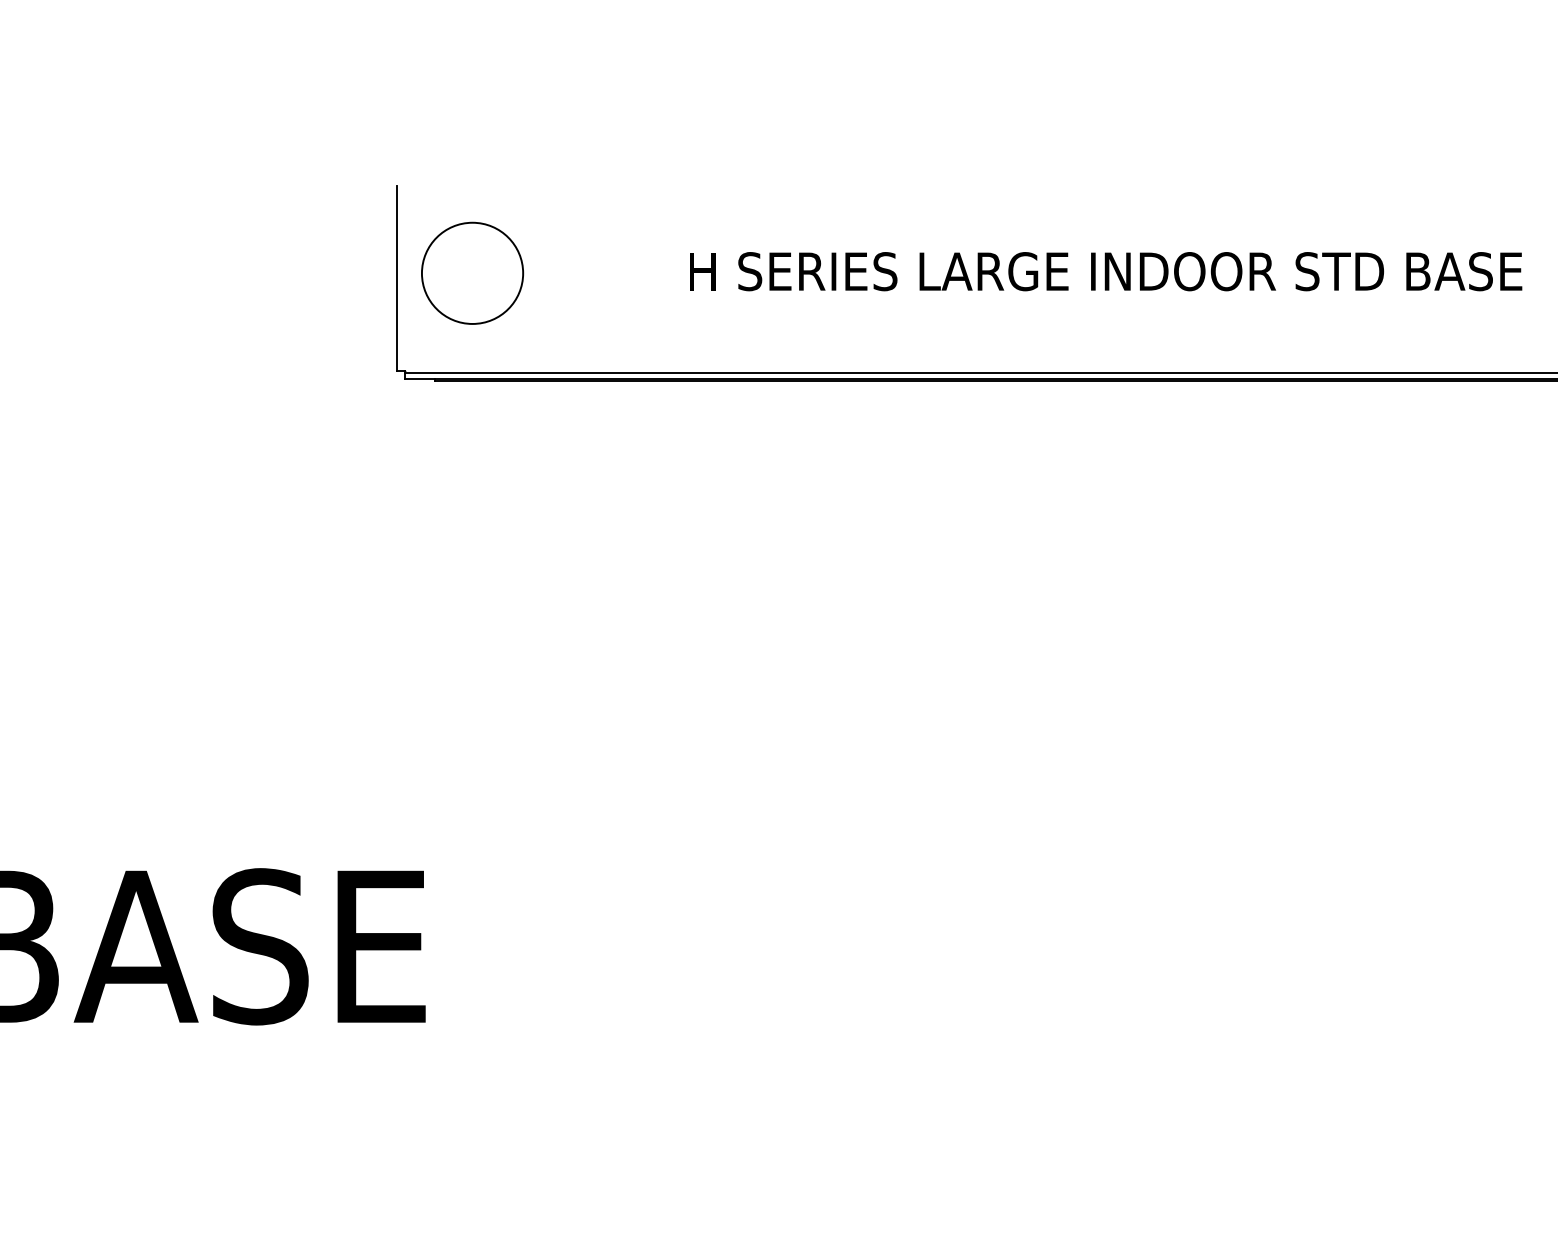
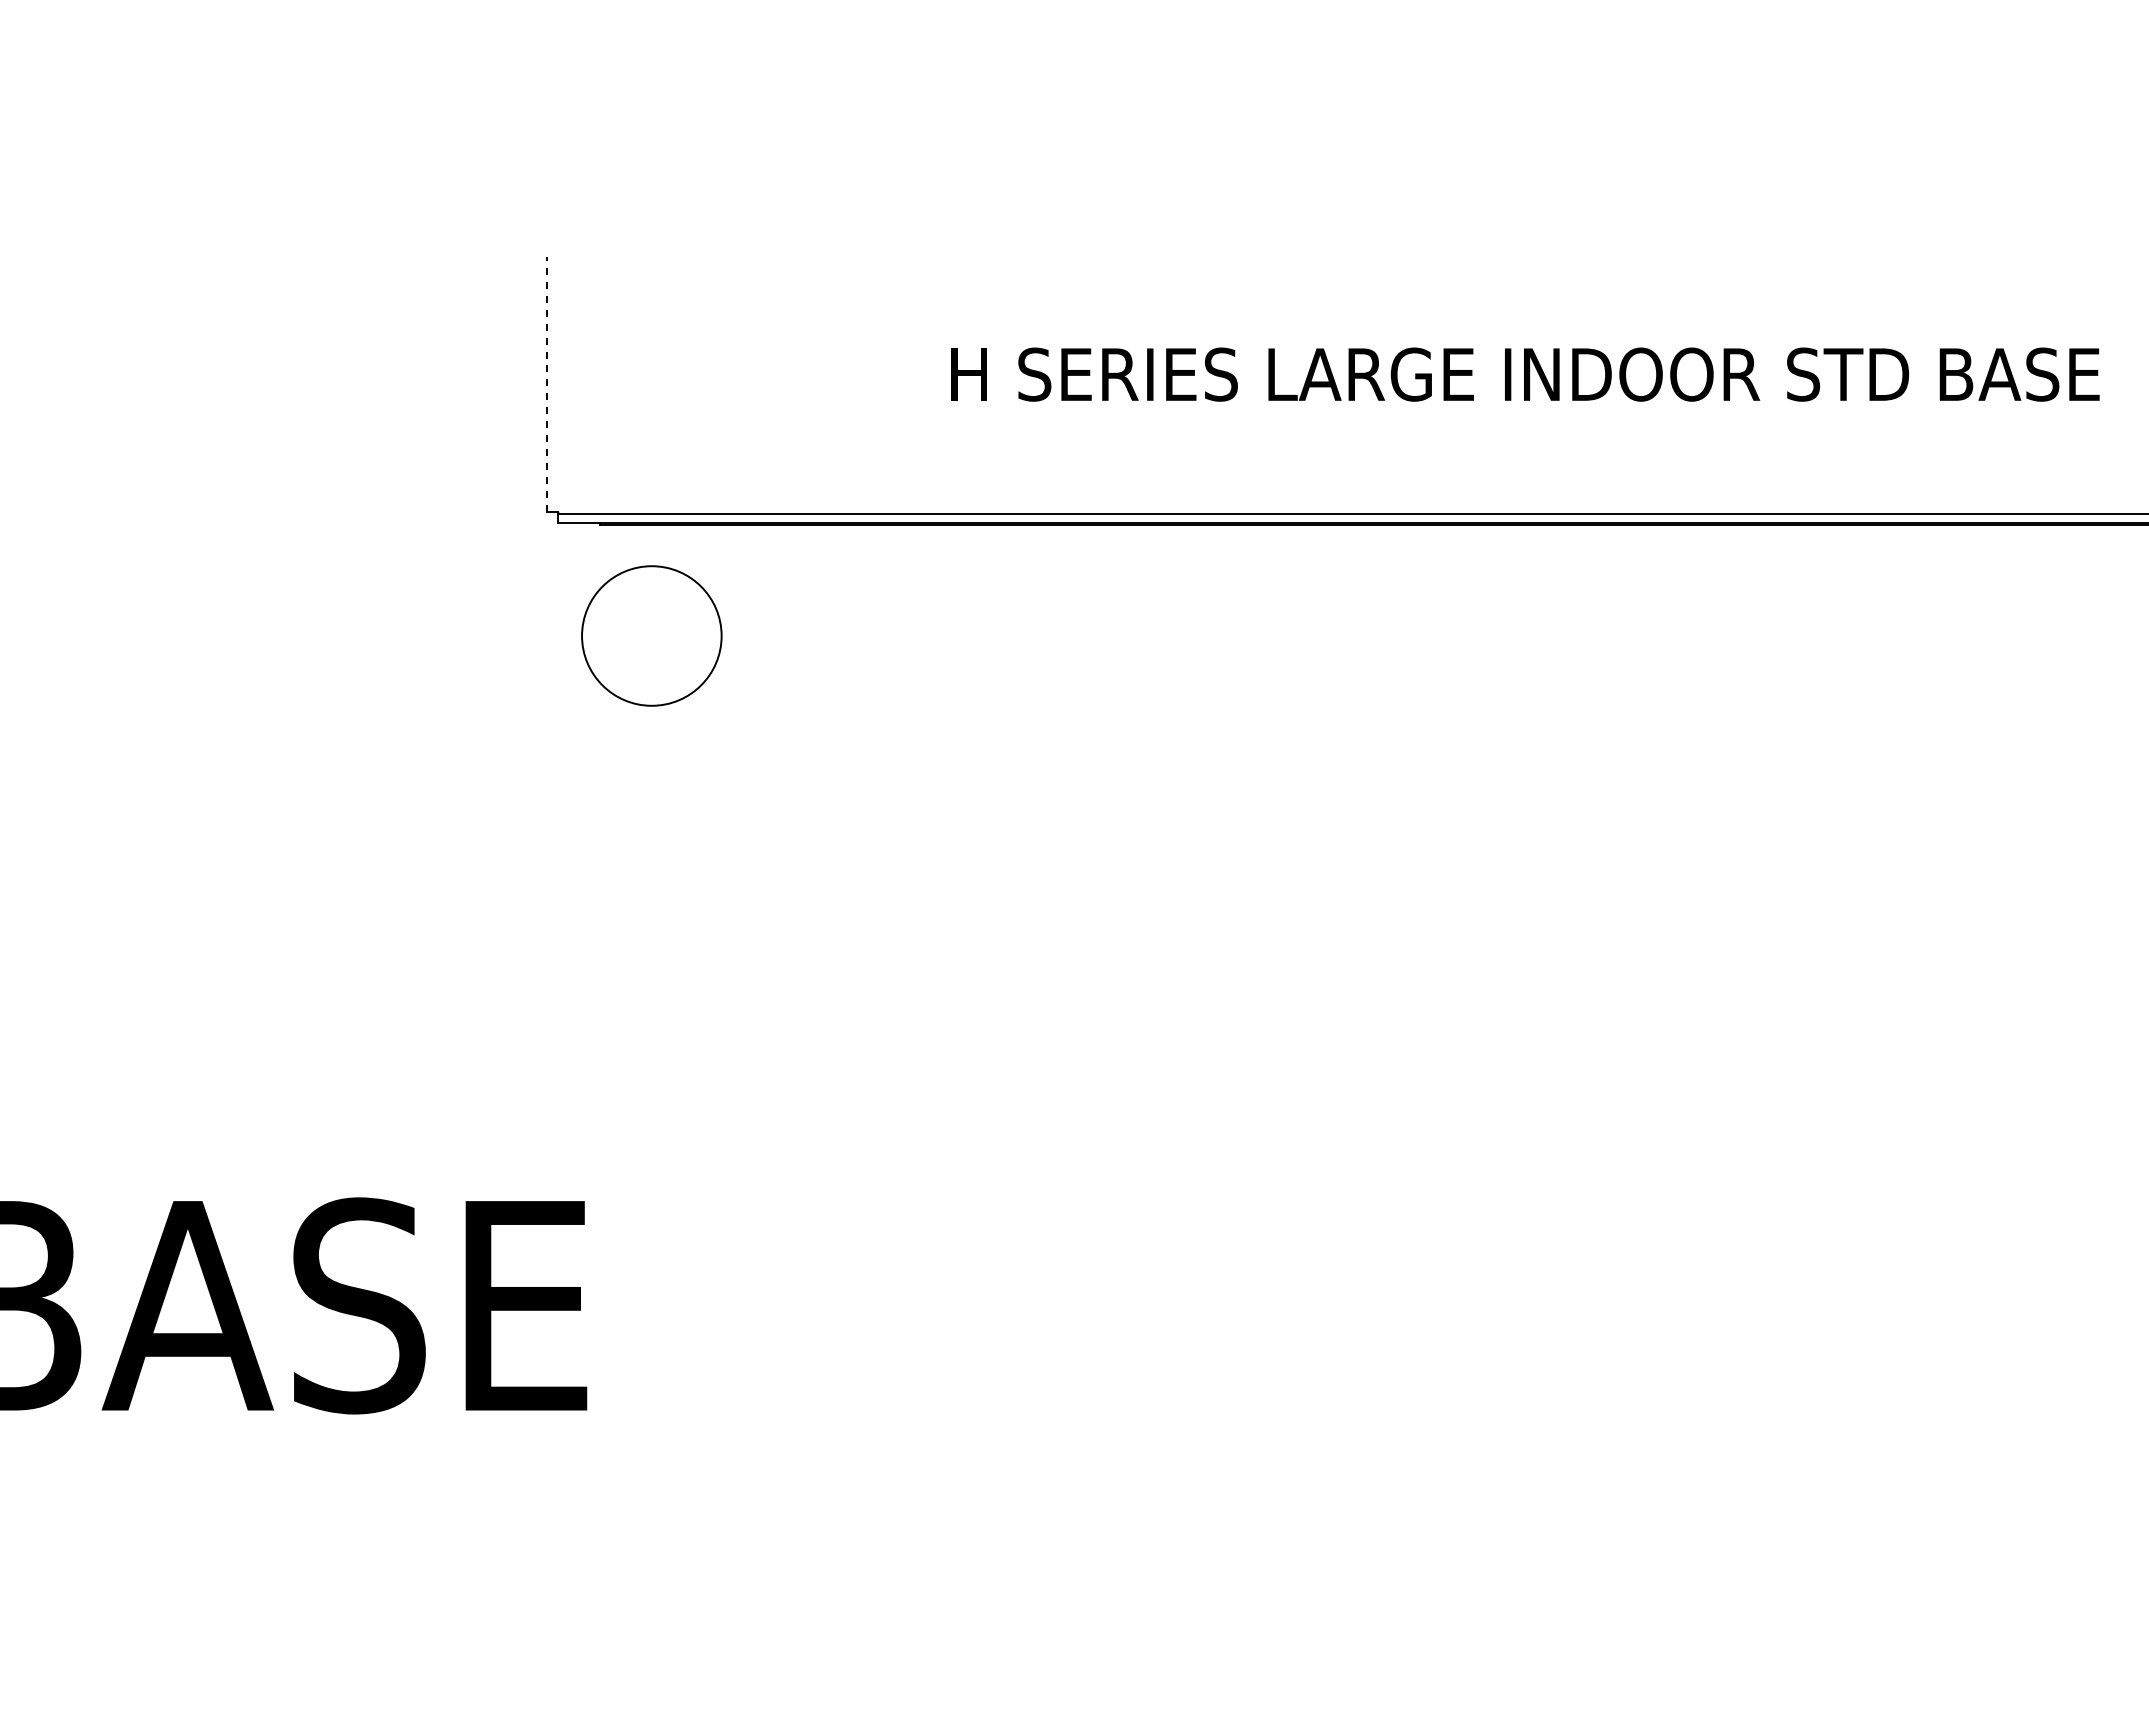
circle: (472, 273) -> (651, 635), moved
line: (396, 278) -> (547, 384), solid -> dashed

